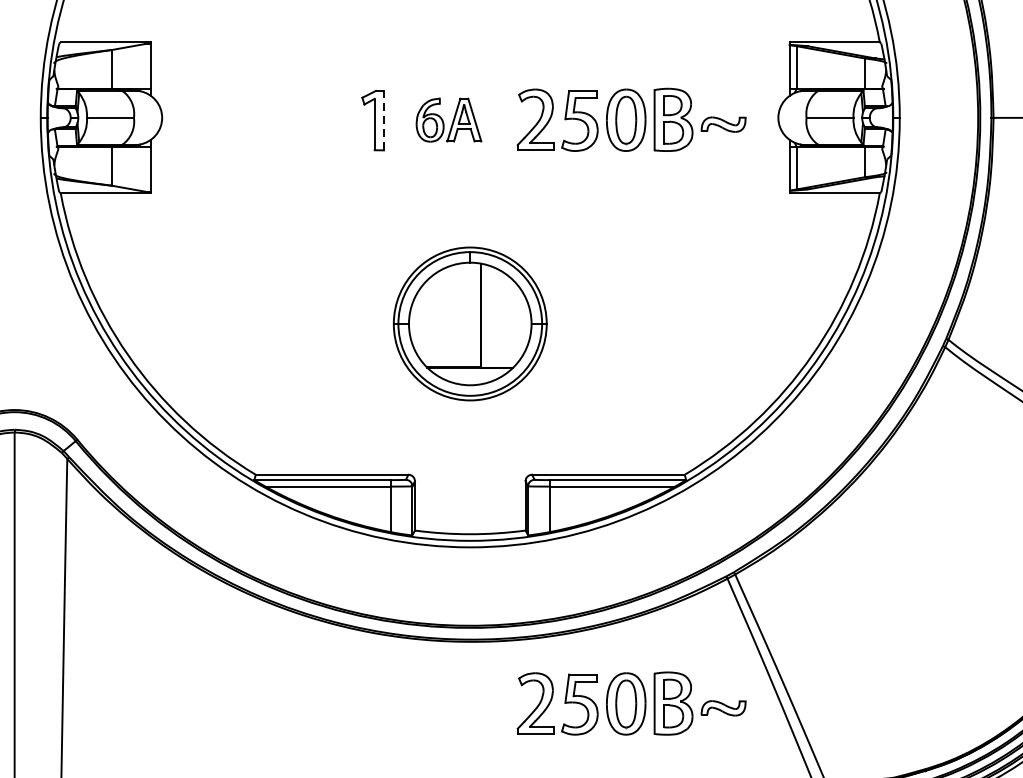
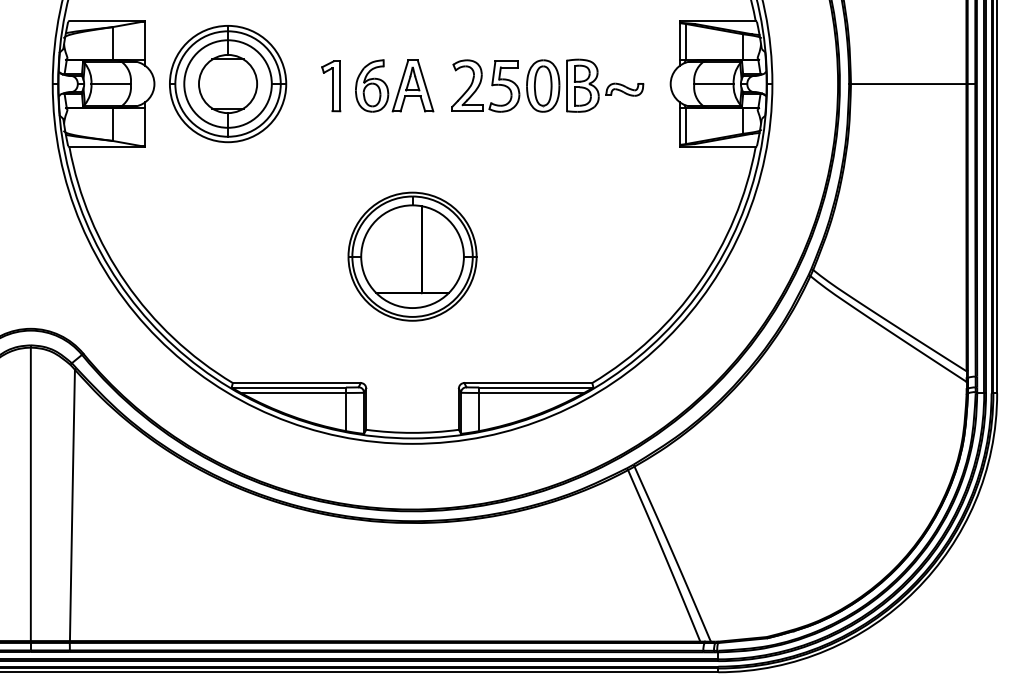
part: (250, 118) -> (228, 84), added
part: (448, 119) -> (394, 85), size x1.43
line: (384, 120) -> (340, 86), dashed -> solid
part: (631, 703) -> (547, 574), removed

